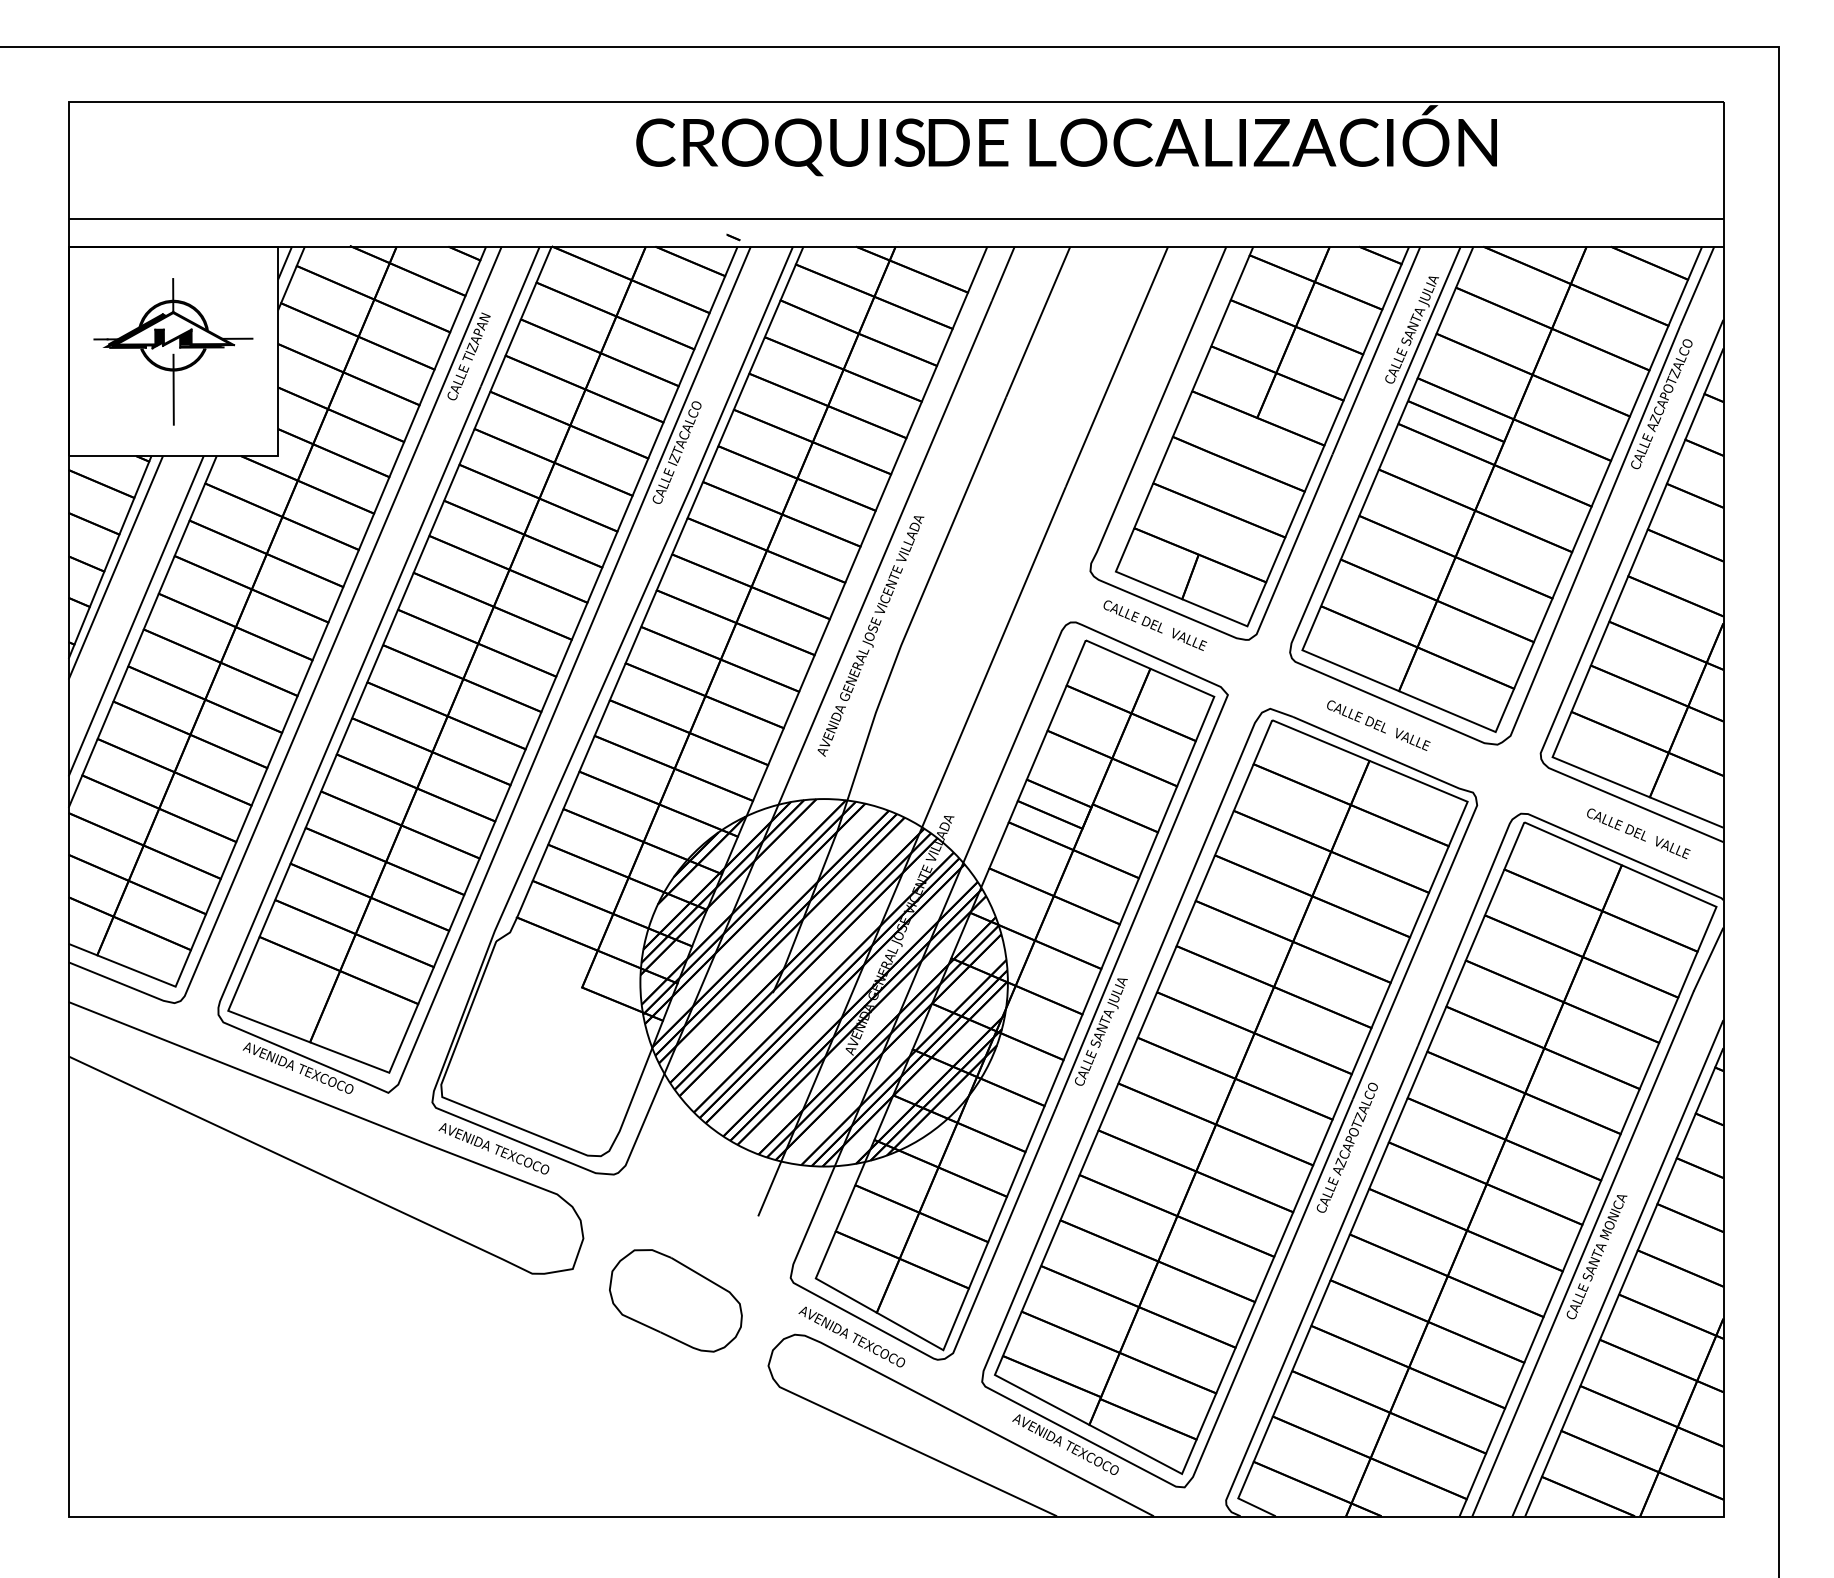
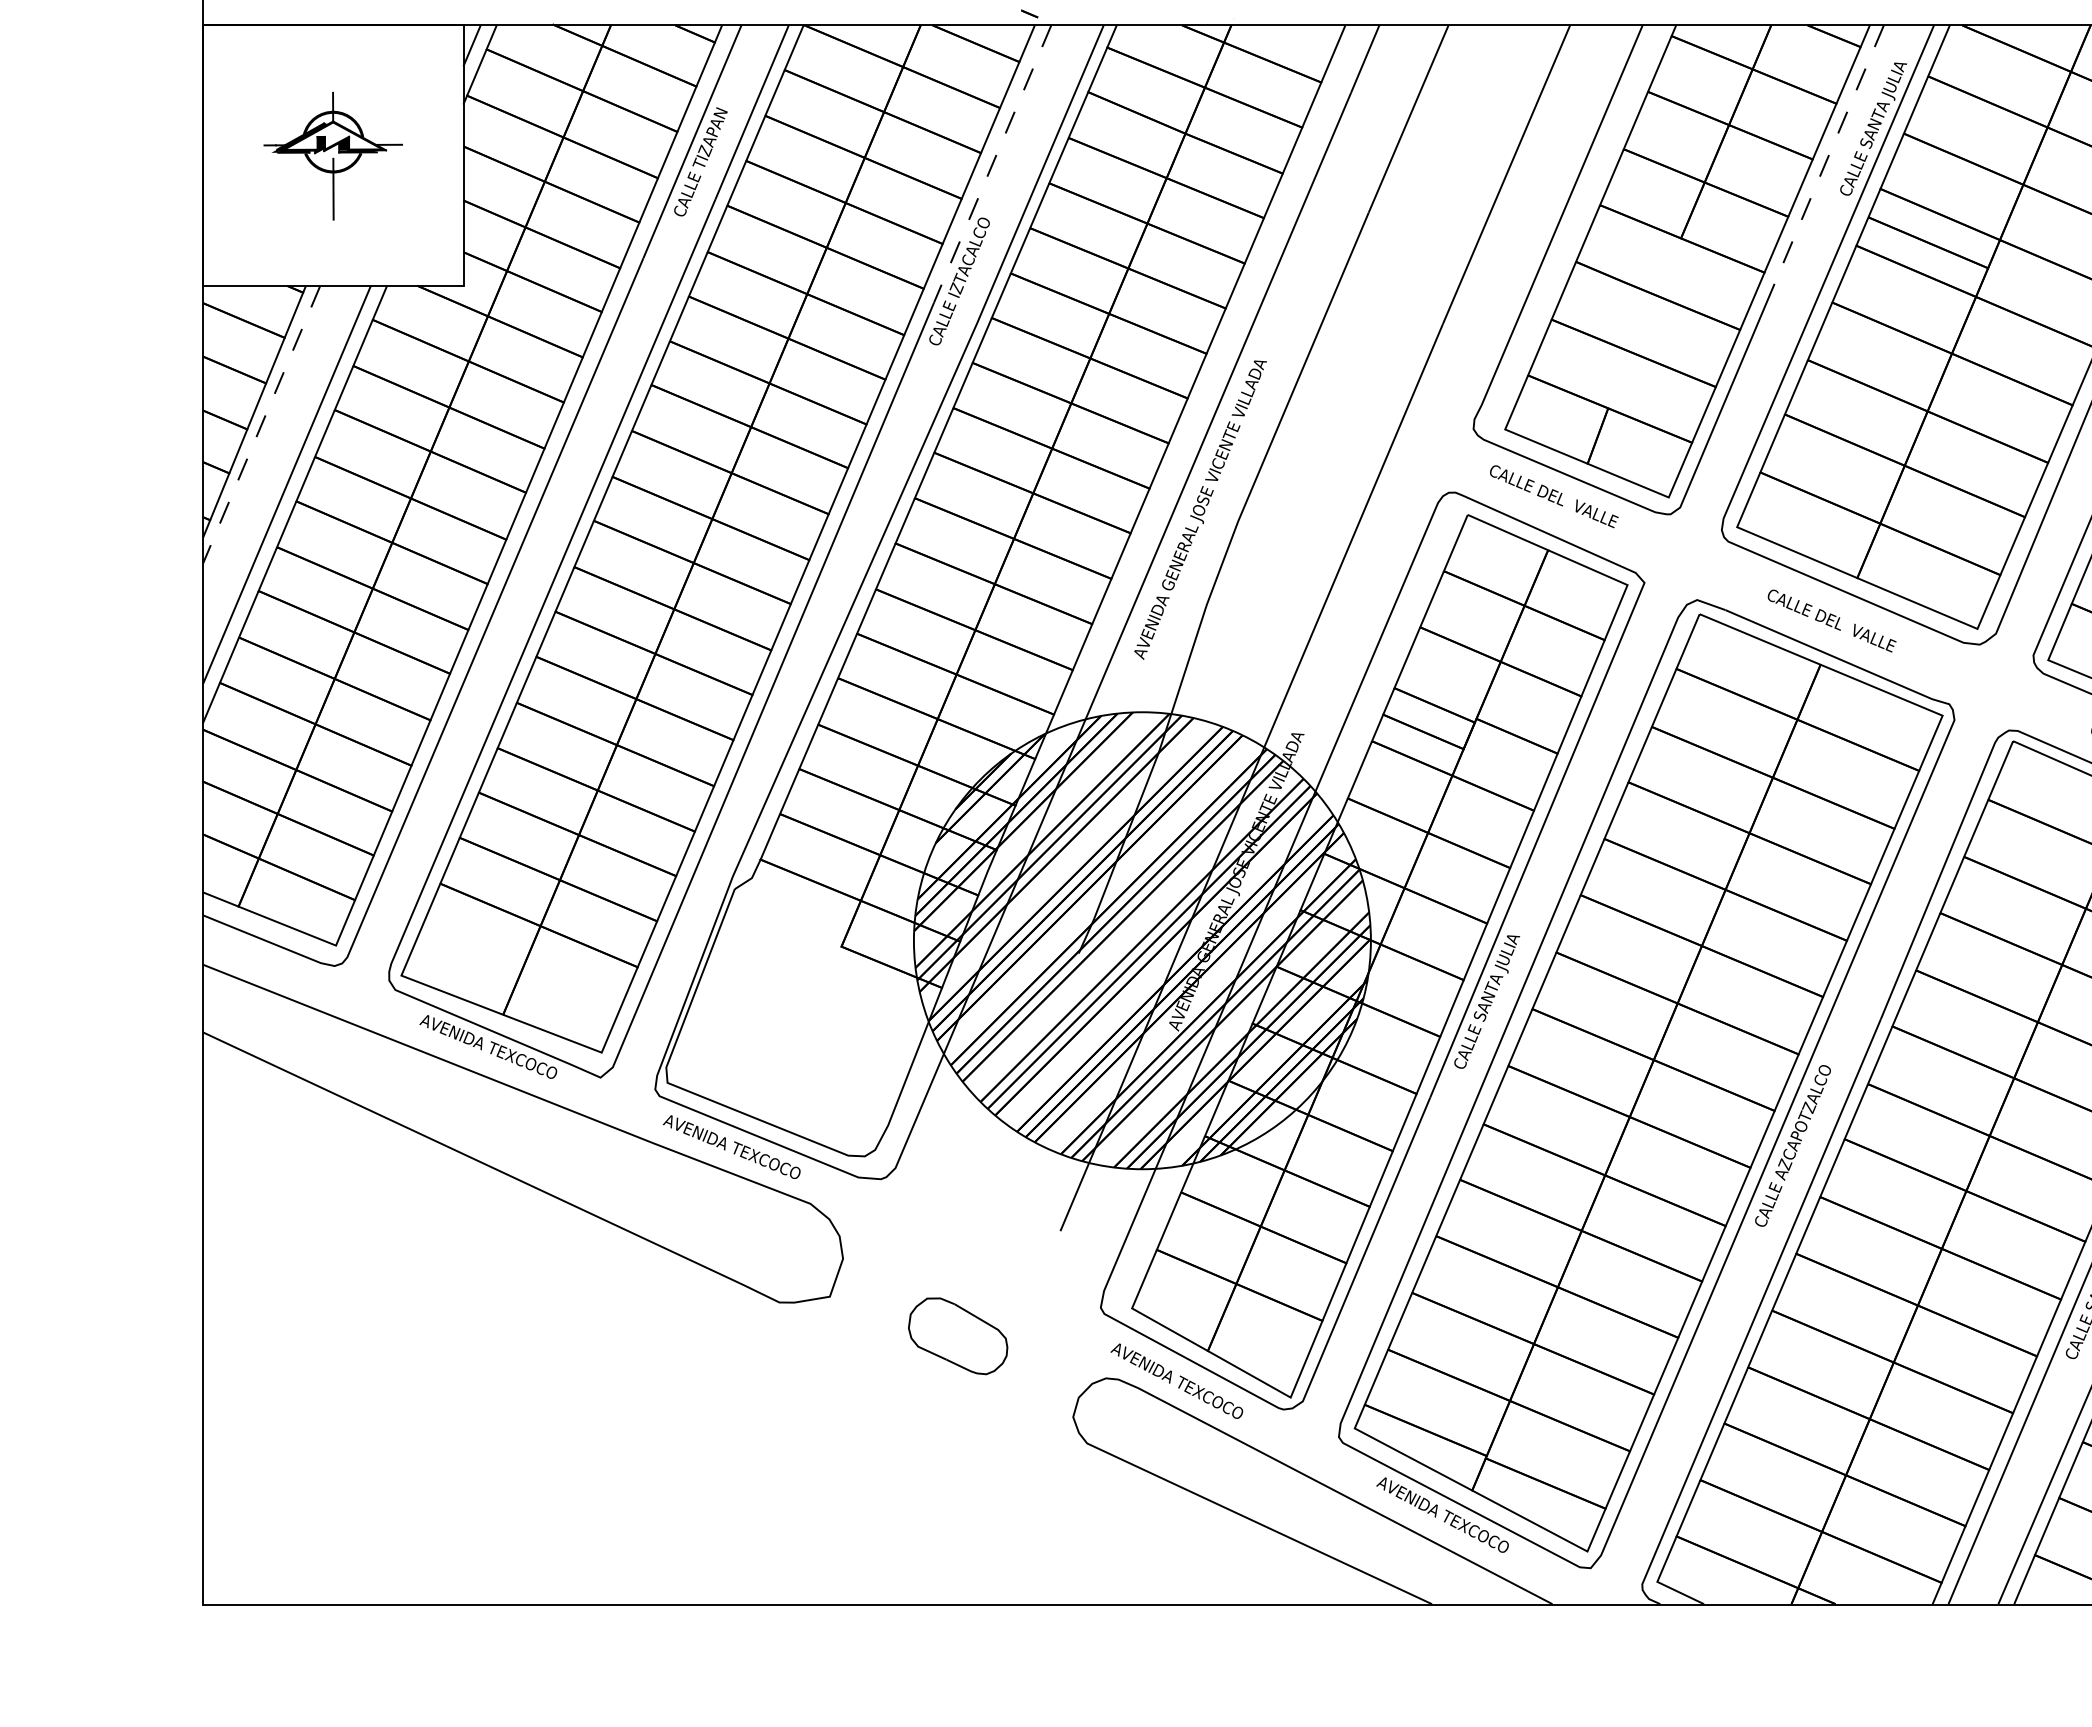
line: (1376, 350) -> (1829, 154), solid -> dashed
part: (173, 351) -> (333, 155), size x0.7
line: (703, 358) -> (992, 164), solid -> dashed
line: (115, 568) -> (261, 425), solid -> dashed
part: (675, 1300) -> (957, 1335), size x0.6

